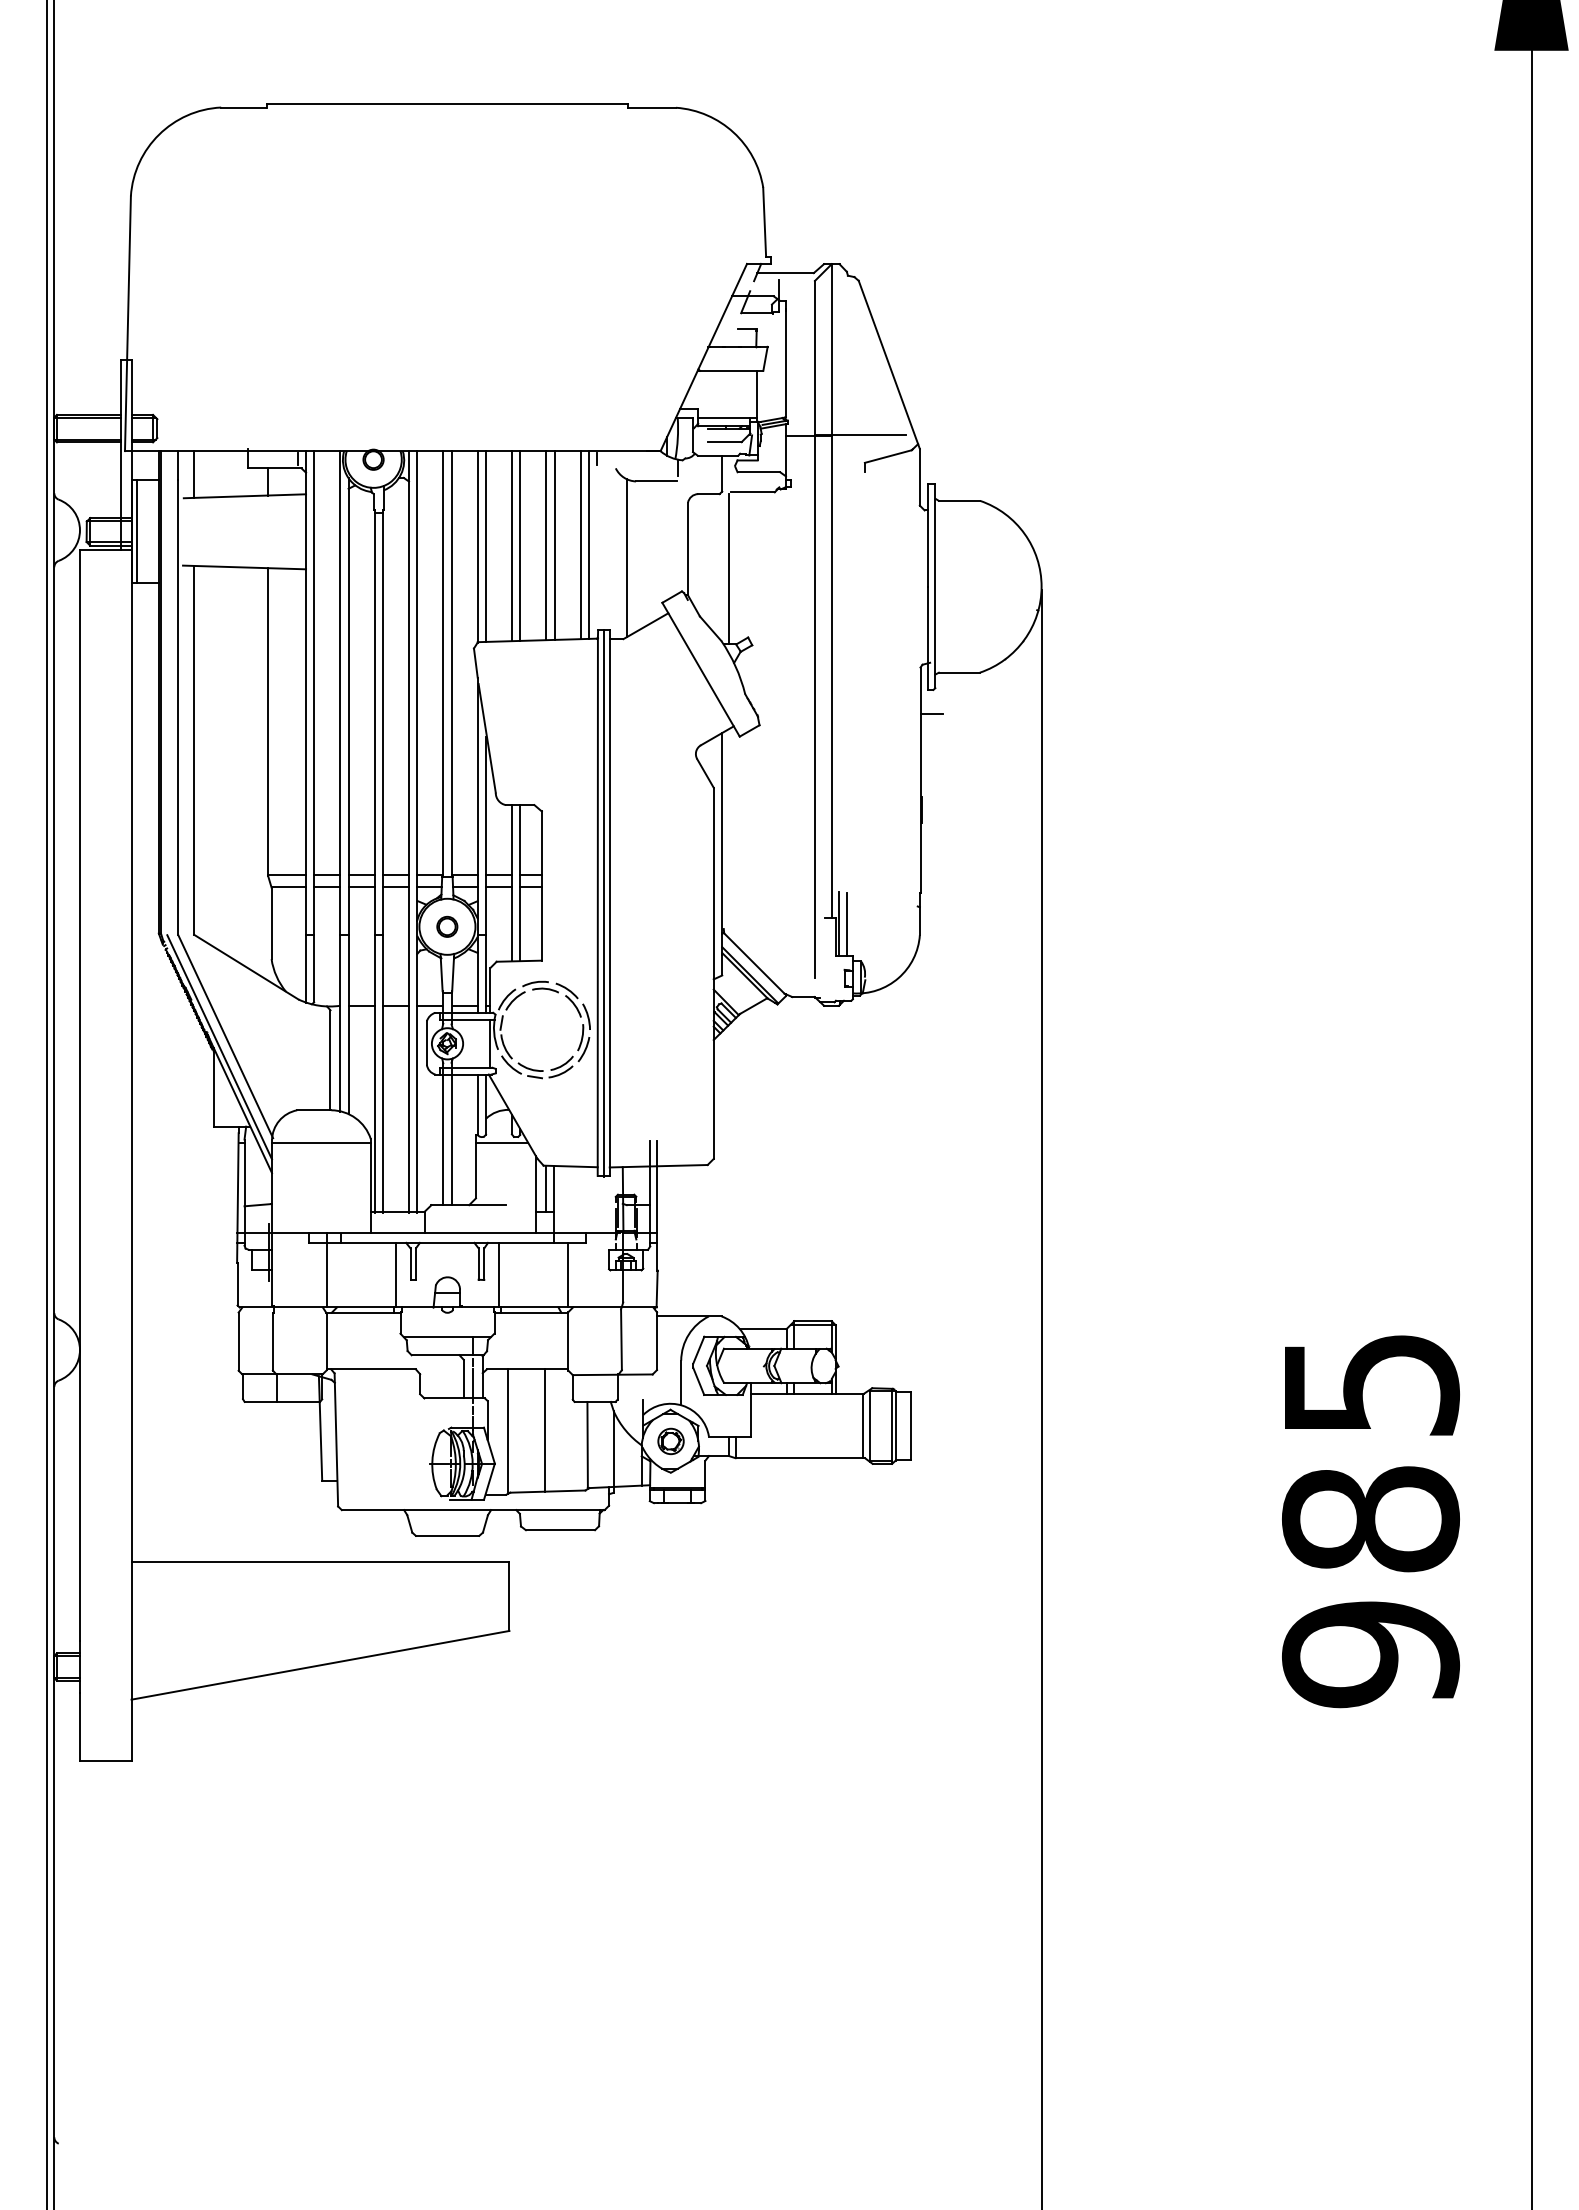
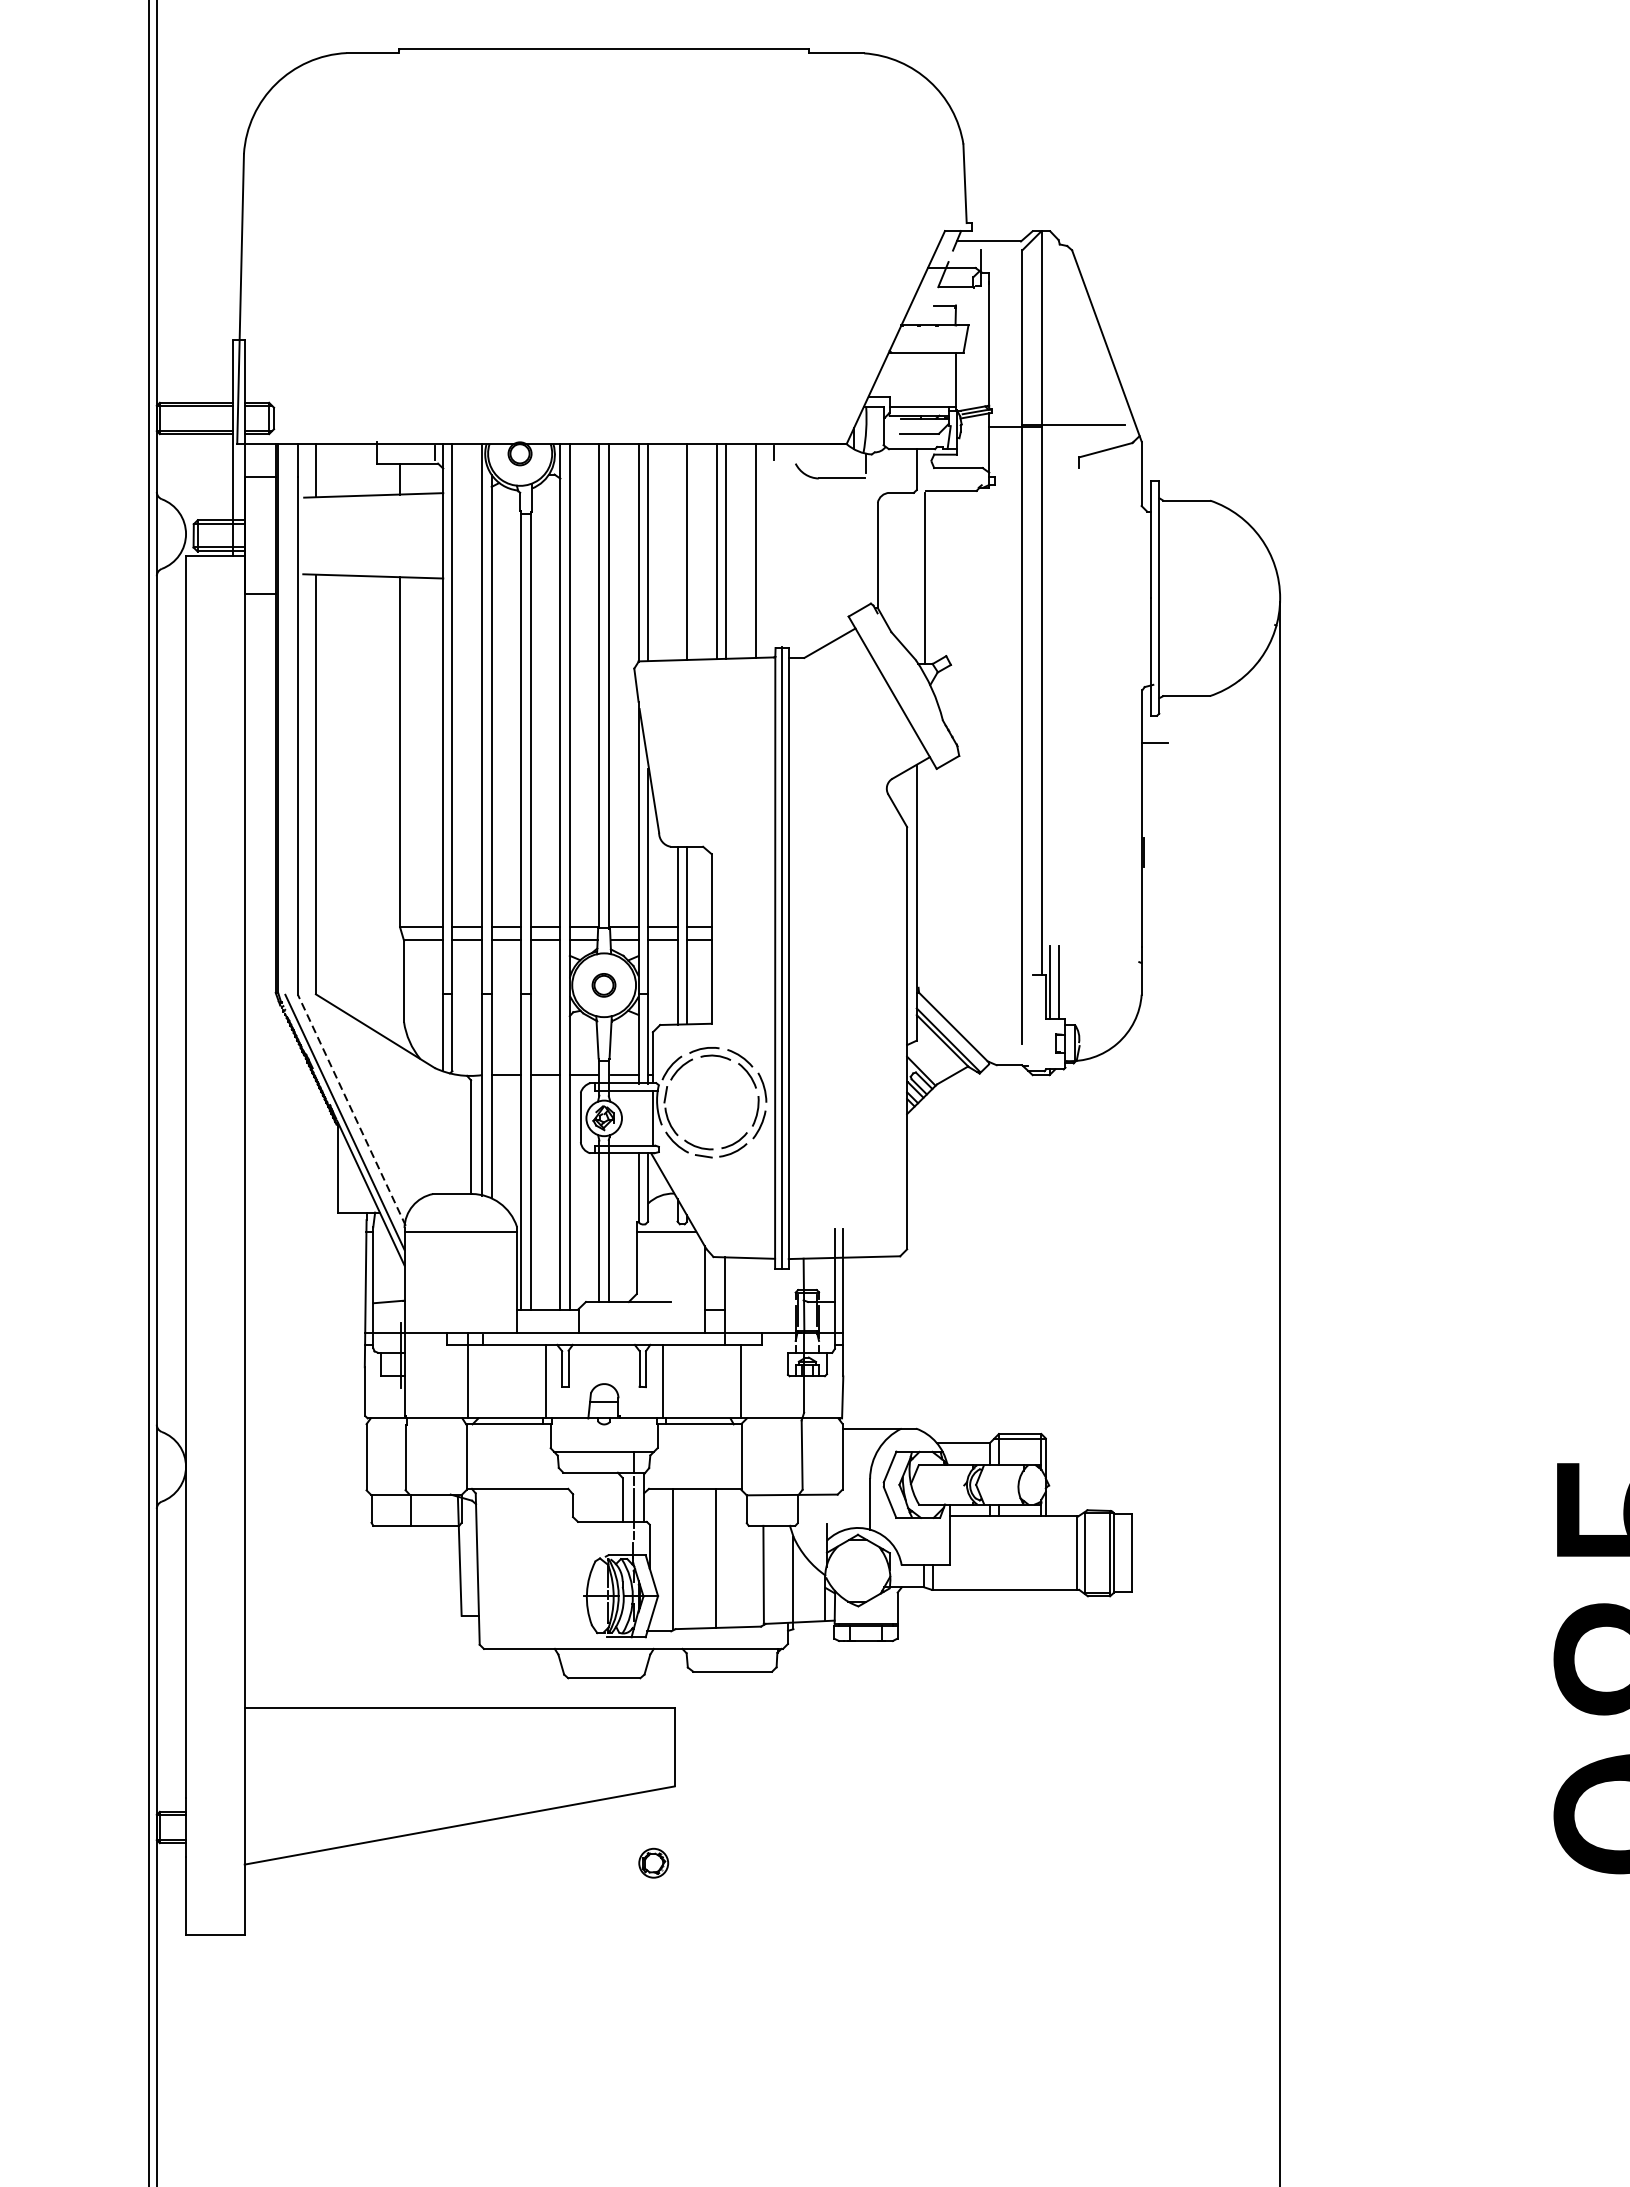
line: (136, 531) -> (250, 535), removed
line: (588, 544) -> (764, 550), removed
line: (511, 546) -> (677, 552), removed
line: (626, 557) -> (807, 565), removed
line: (225, 1036) -> (351, 1110), solid -> dashed
line: (546, 1188) -> (716, 1283), removed
part: (670, 1441) -> (653, 1863), moved

